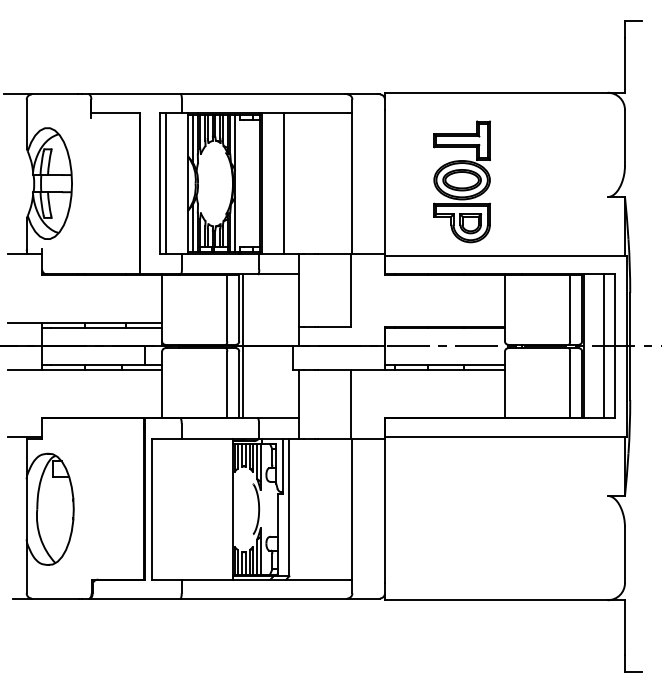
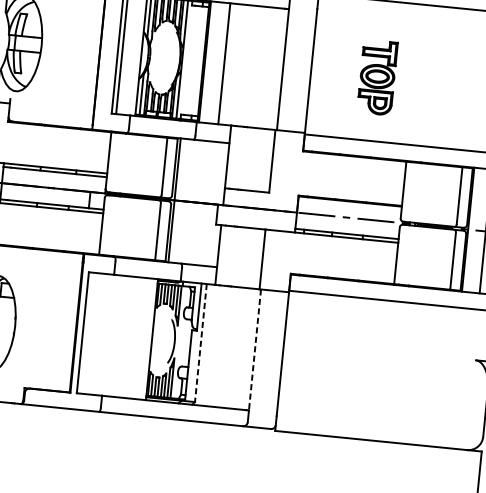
part: (461, 181) -> (377, 77), size x0.7
line: (289, 507) -> (201, 342), solid -> dashed
line: (352, 509) -> (255, 350), solid -> dashed

